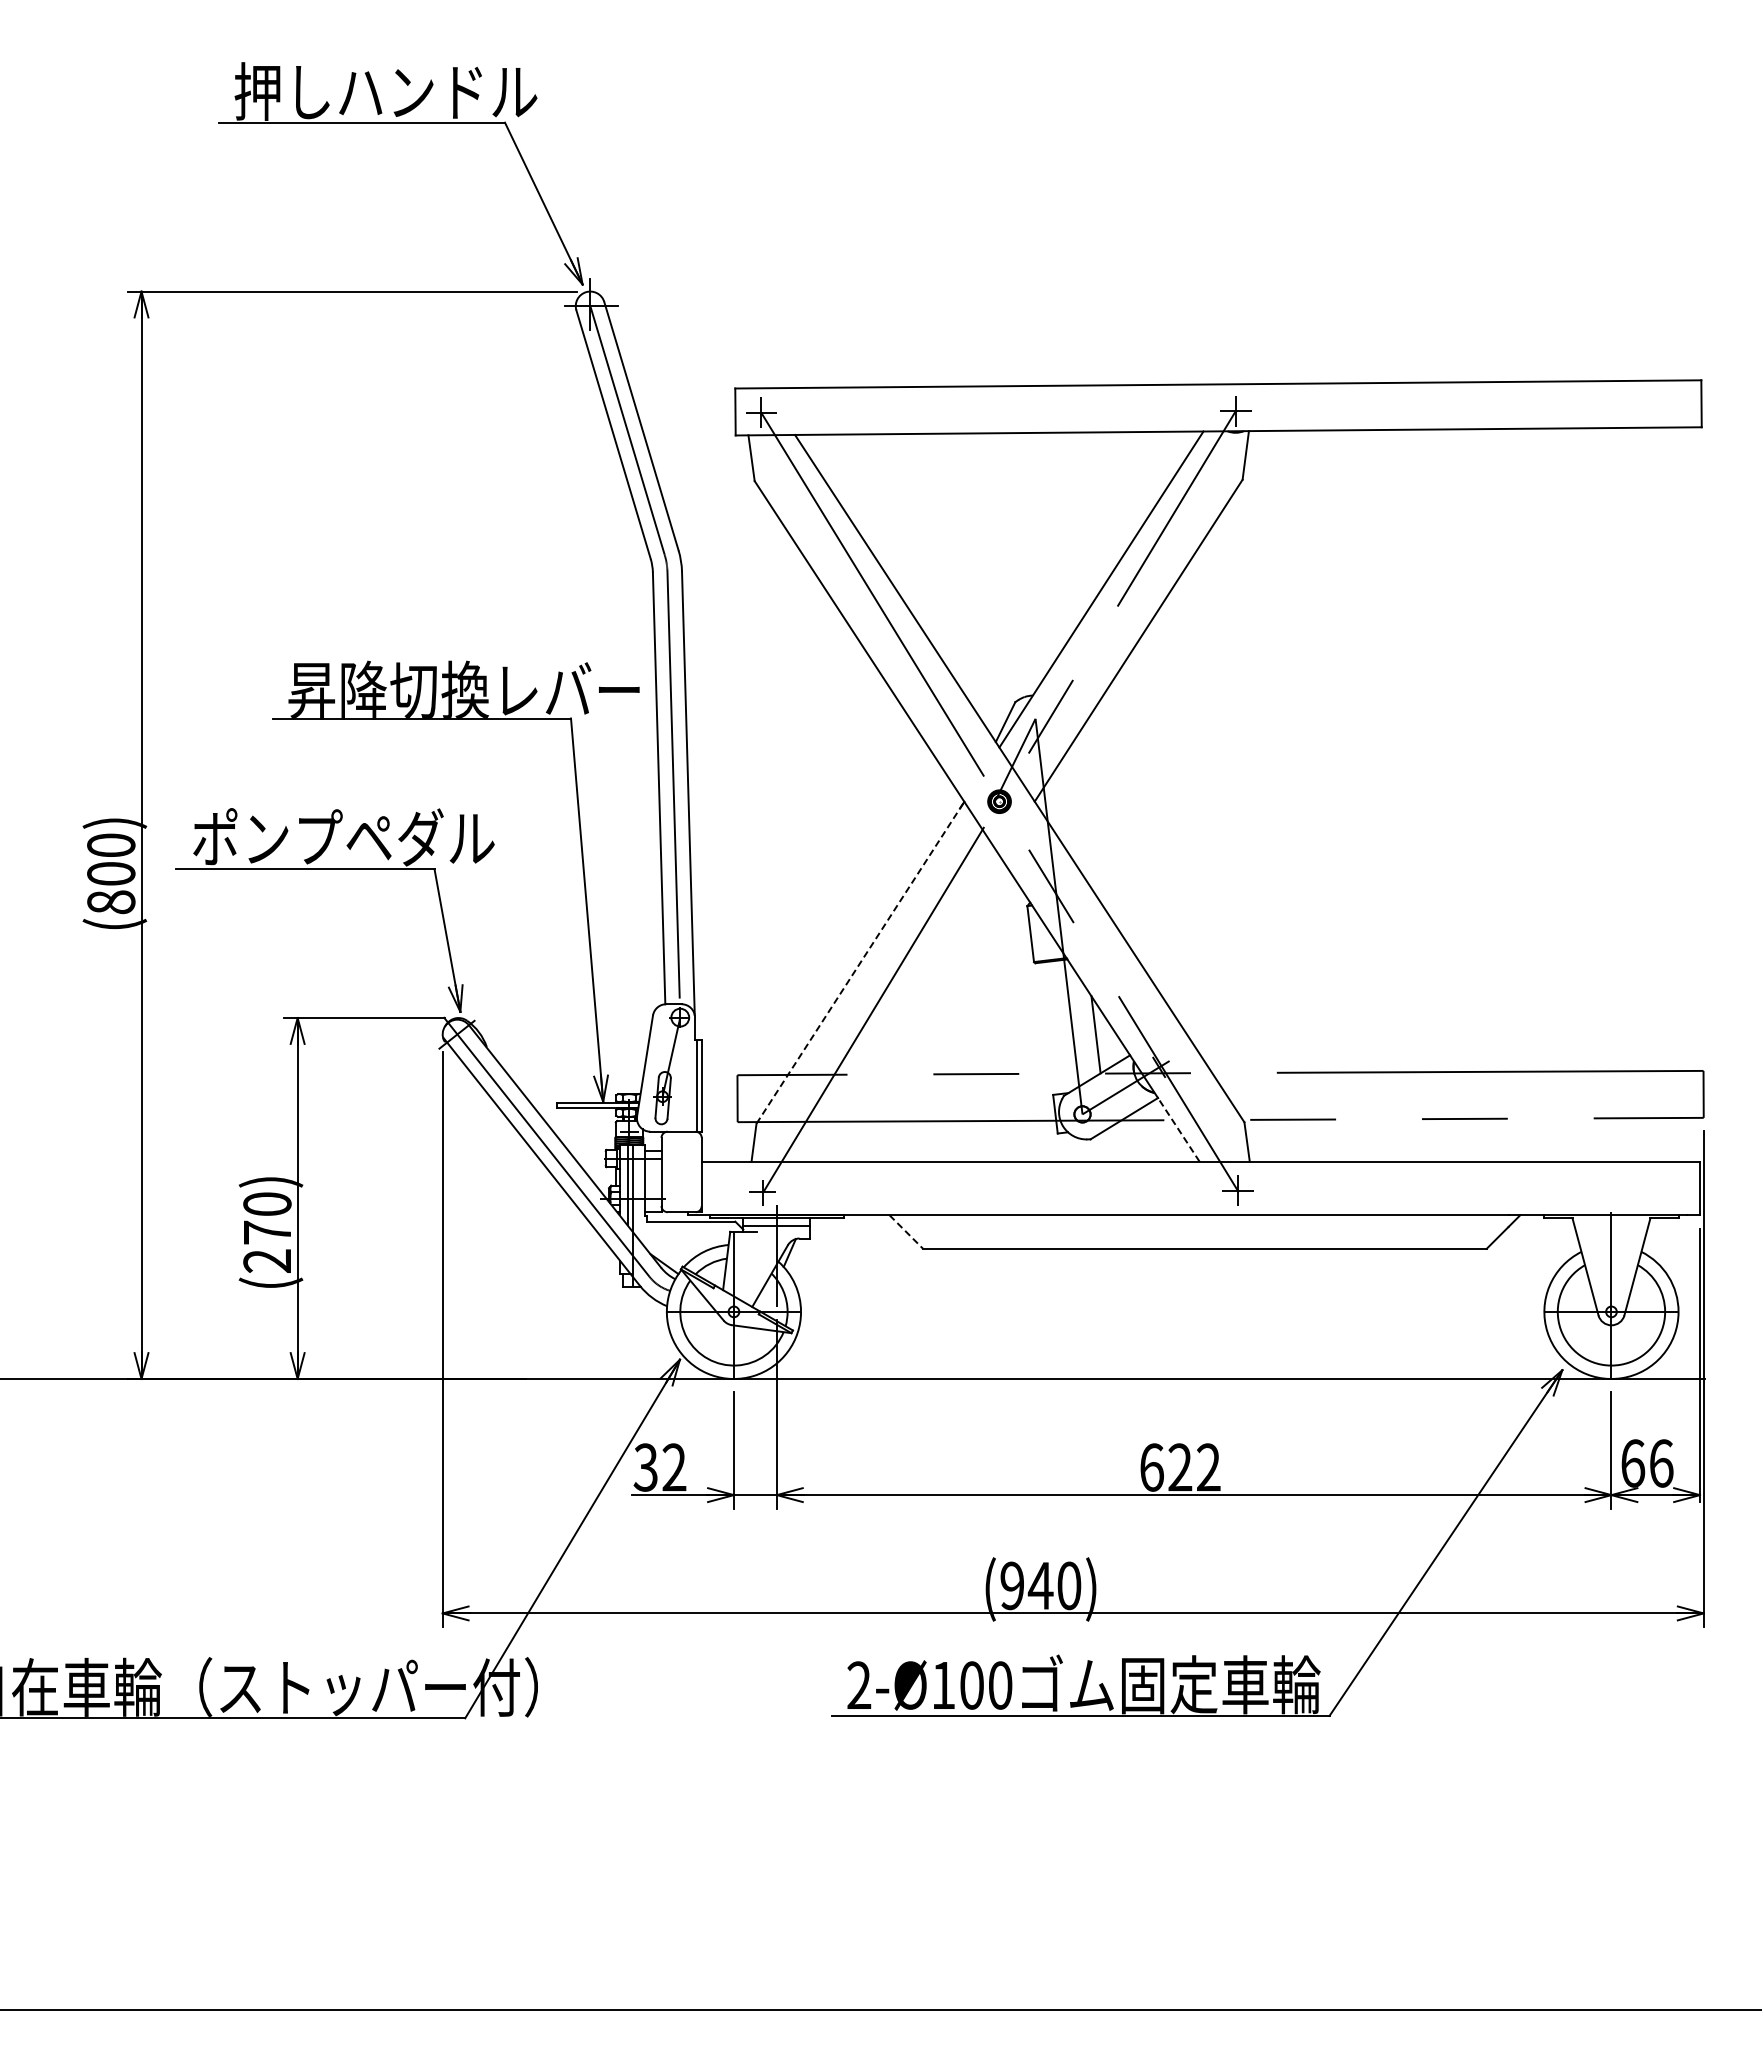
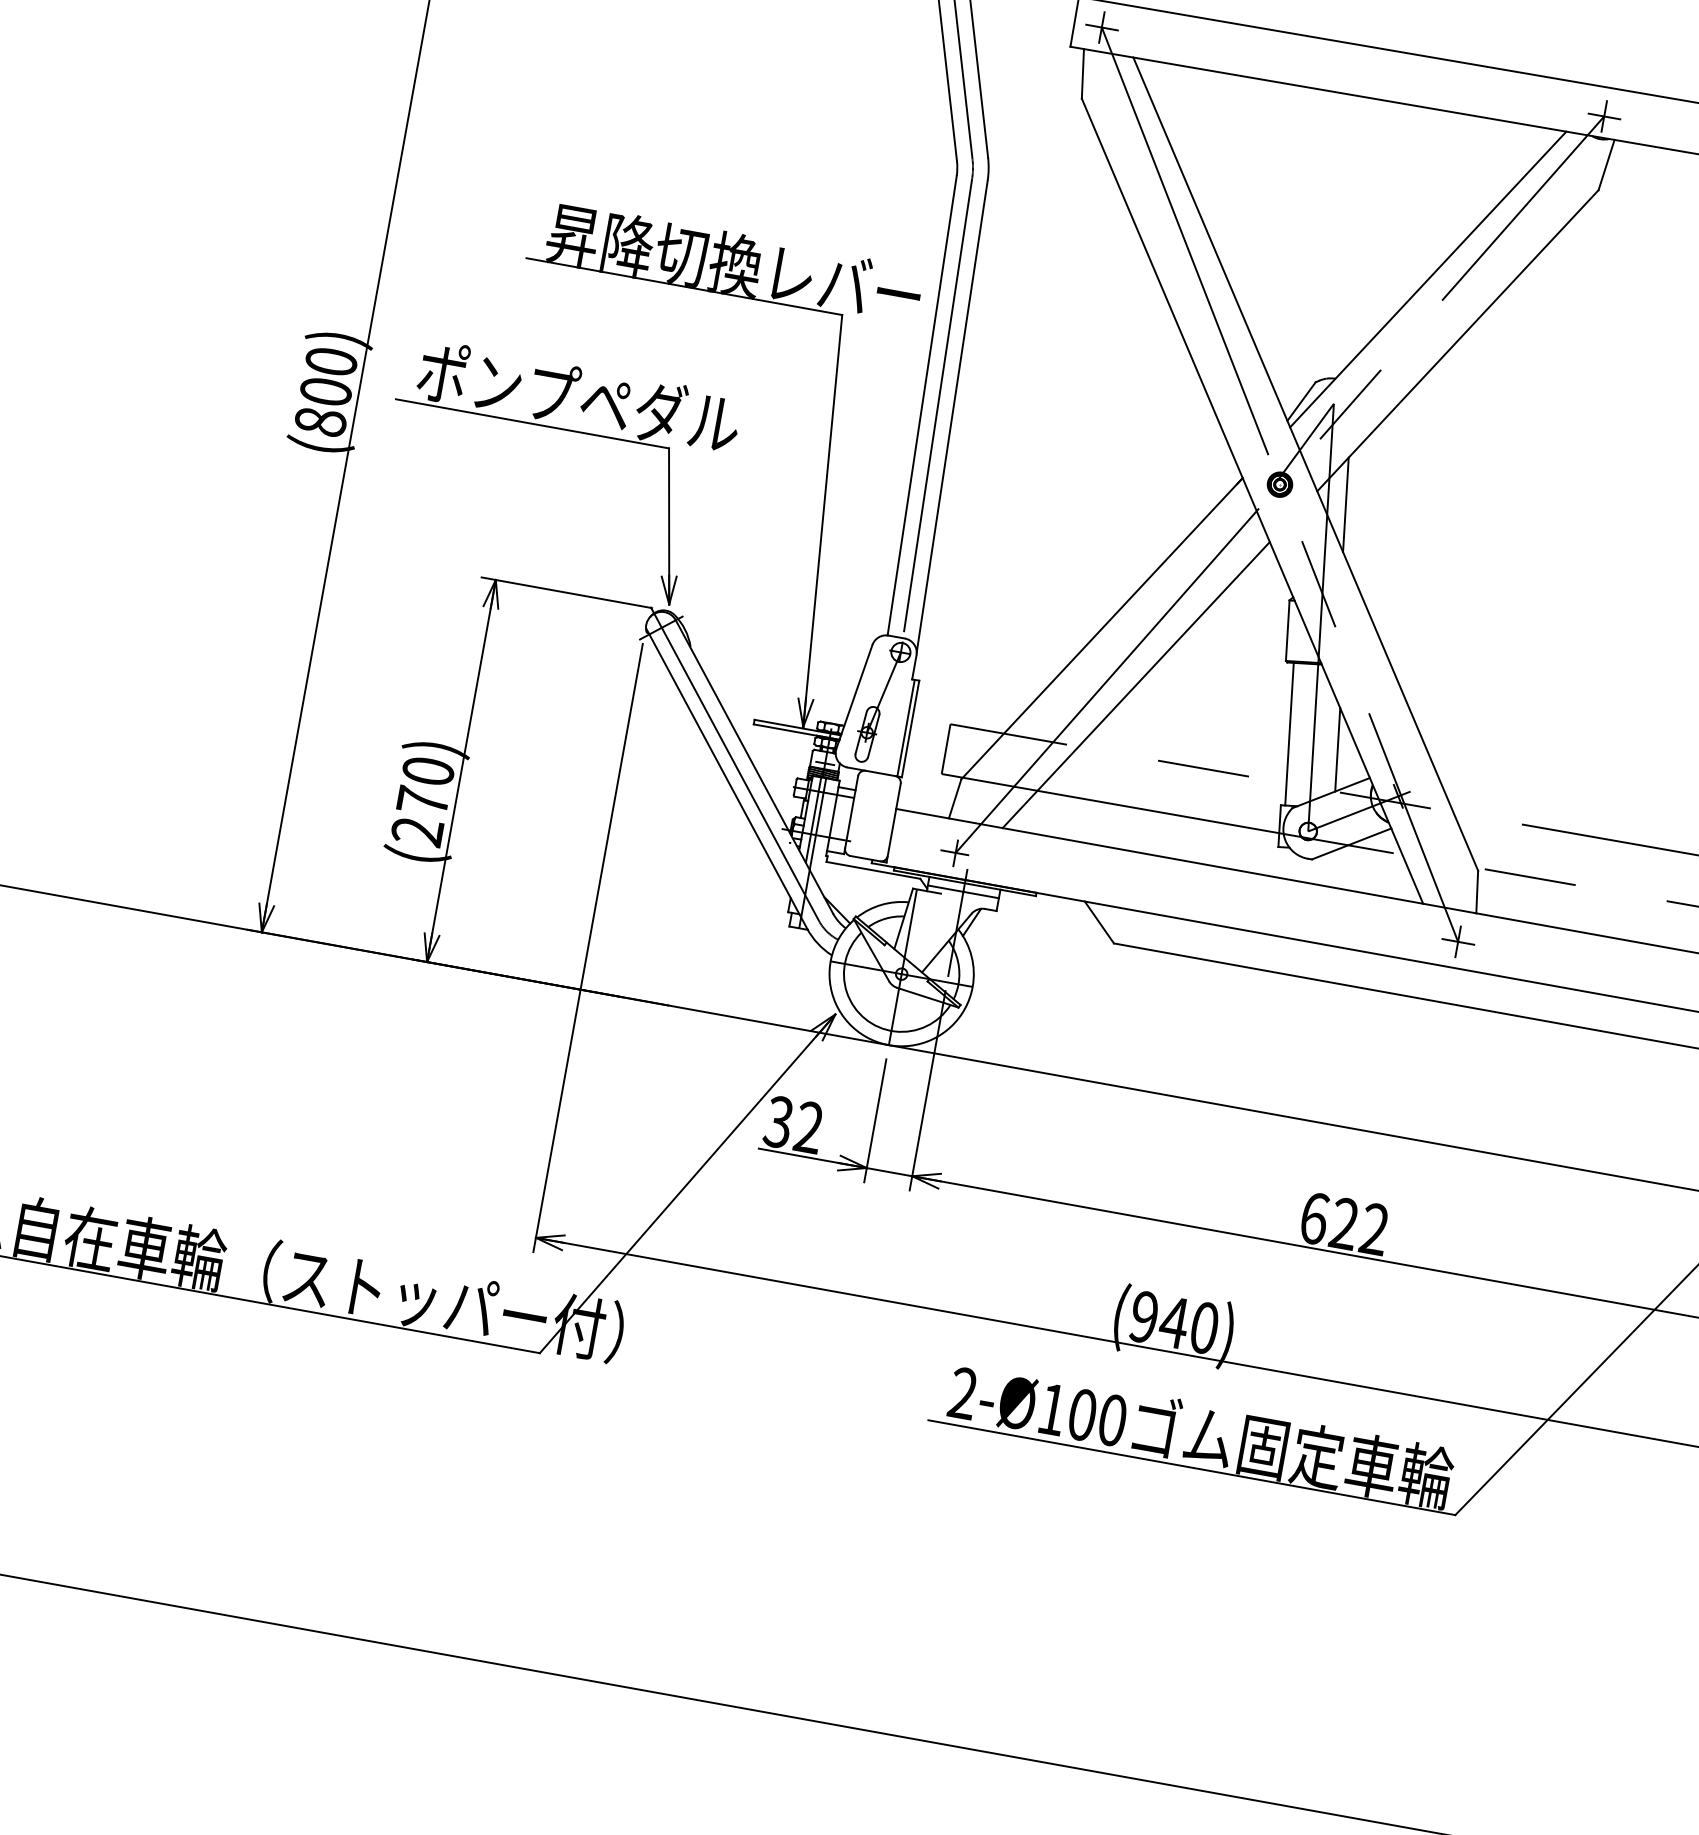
line: (1063, 809) -> (1346, 505), added
line: (860, 962) -> (1102, 628), dashed -> solid
line: (900, 1008) -> (1135, 684), added
line: (1049, 1028) -> (1289, 734), added
line: (1178, 1129) -> (1406, 865), dashed -> solid
line: (906, 1232) -> (1099, 922), dashed -> solid

